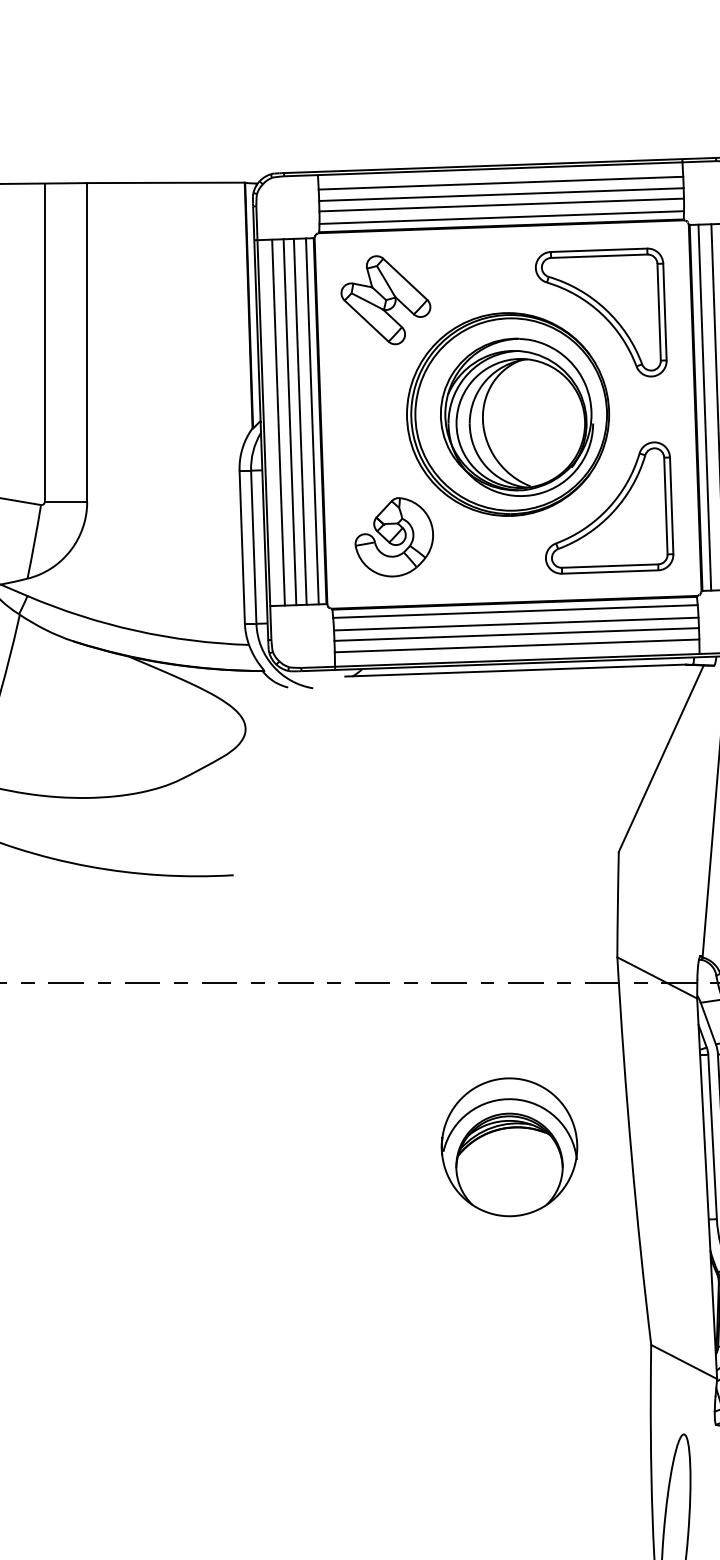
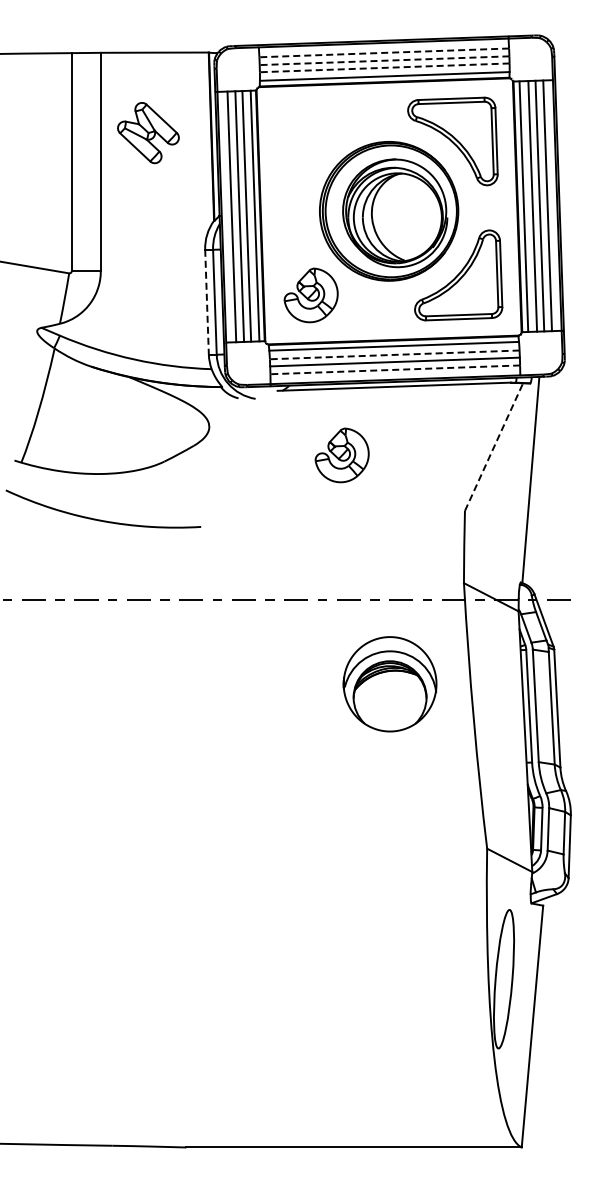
line: (501, 182) -> (384, 52), solid -> dashed
line: (501, 194) -> (384, 60), solid -> dashed
line: (501, 204) -> (384, 67), solid -> dashed
part: (386, 300) -> (148, 133), moved
line: (242, 547) -> (207, 302), solid -> dashed
line: (515, 623) -> (394, 354), solid -> dashed
line: (517, 645) -> (395, 369), solid -> dashed
line: (661, 757) -> (494, 446), solid -> dashed
part: (438, 770) -> (341, 455), added
part: (508, 1147) -> (389, 684), moved

